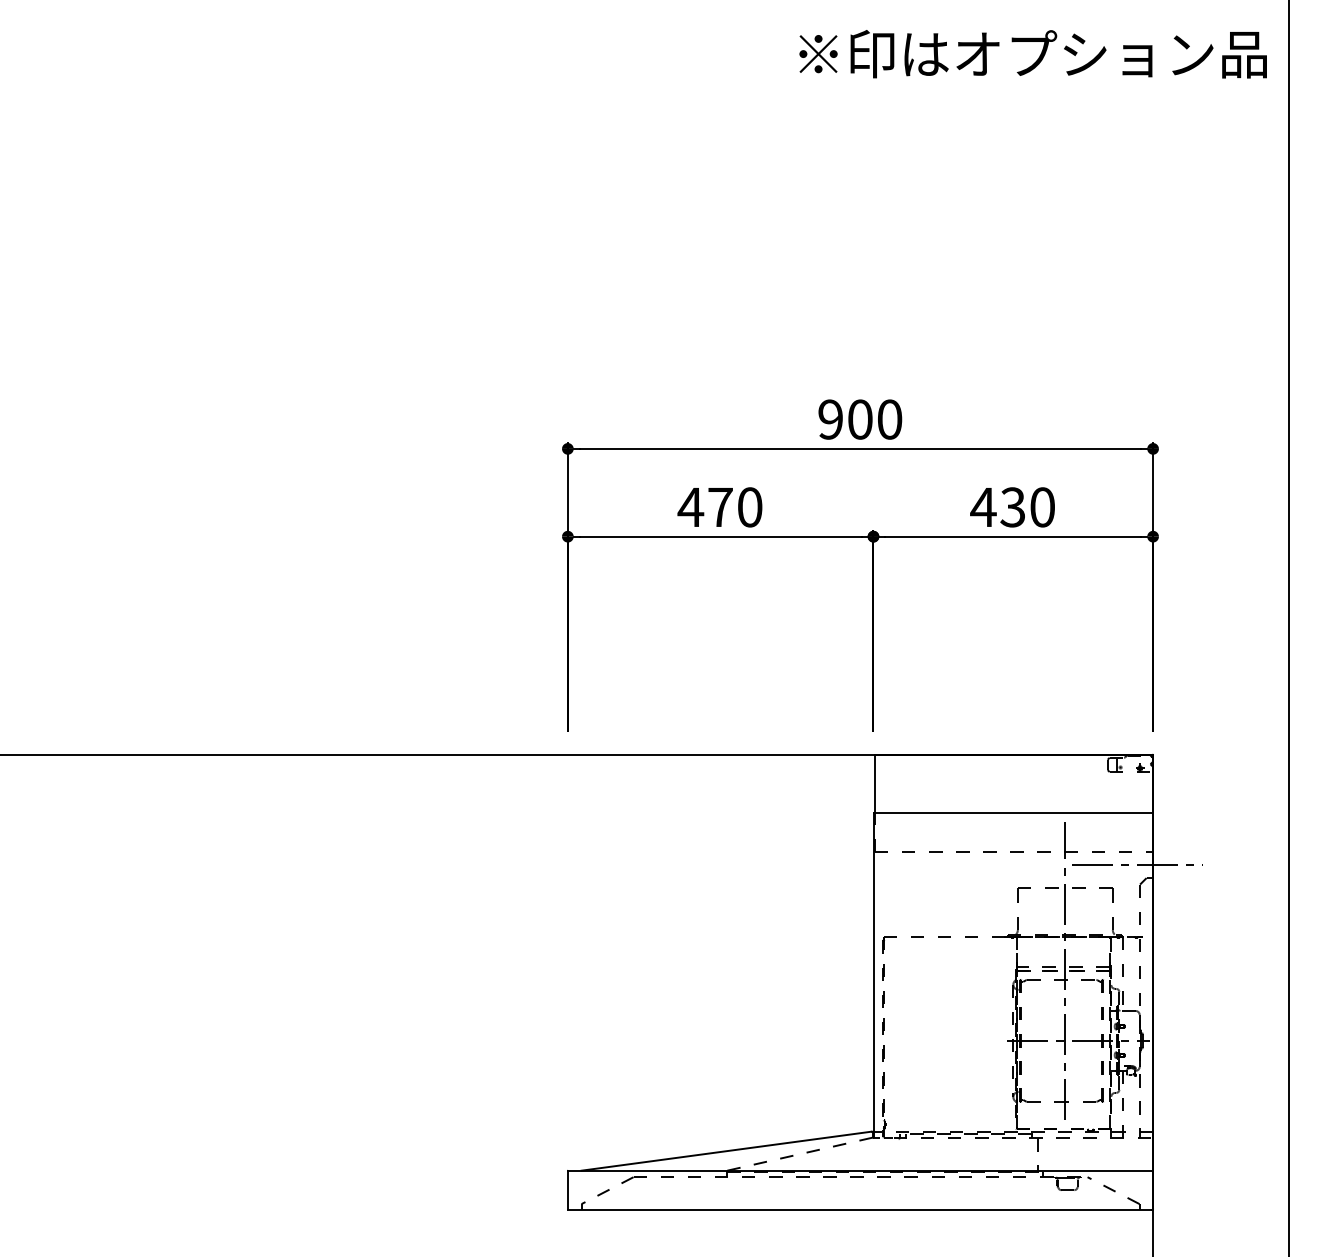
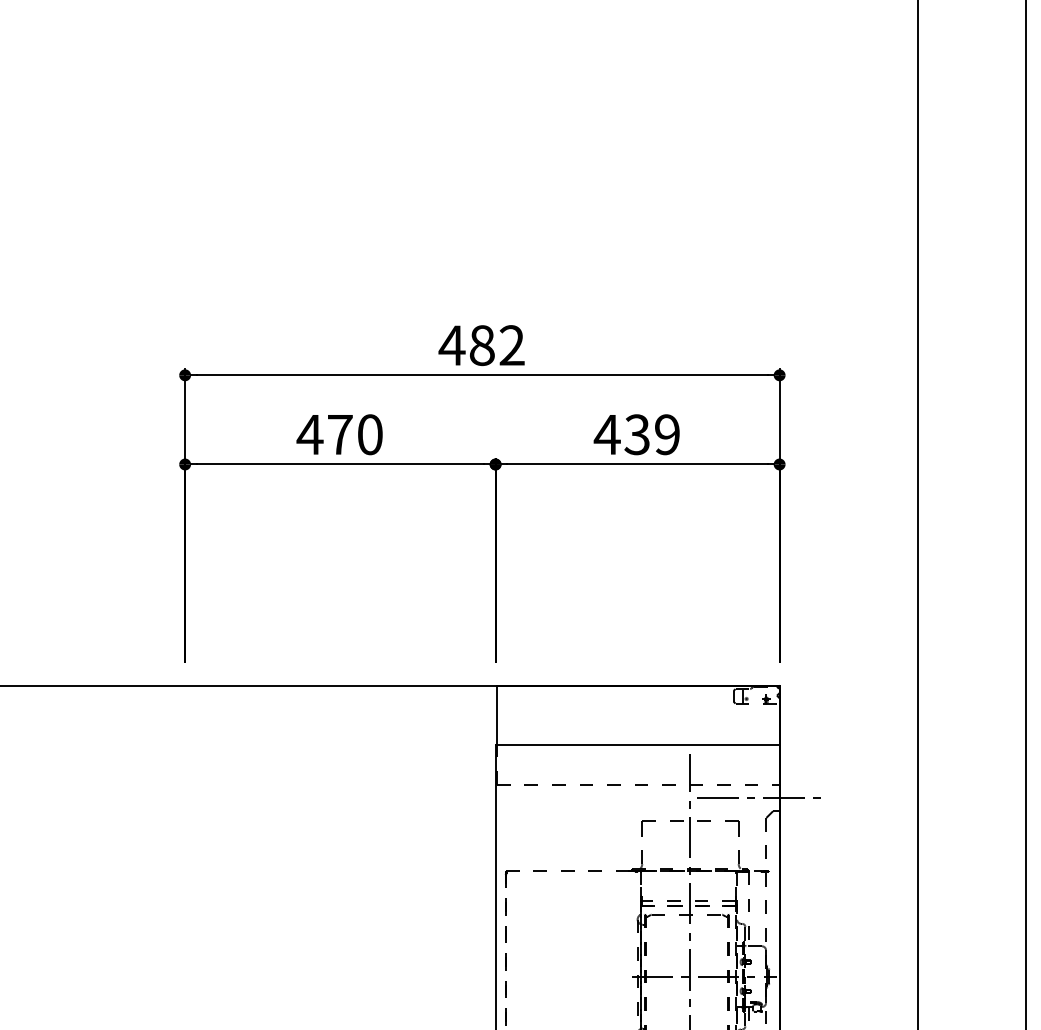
text: (859, 419) -> (481, 345), 900 -> 482
text: (1042, 507) -> (667, 434), 430 -> 439

